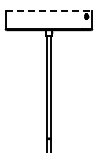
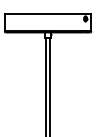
line: (49, 11) -> (48, 13), dashed -> solid

